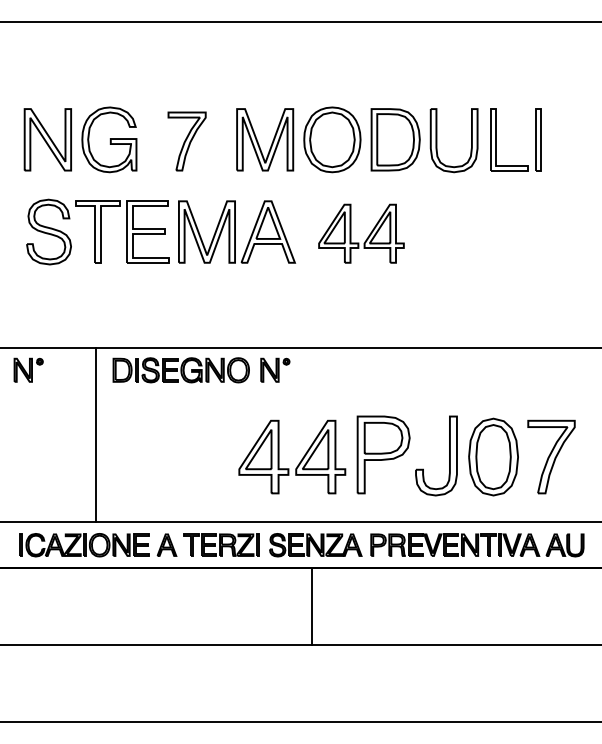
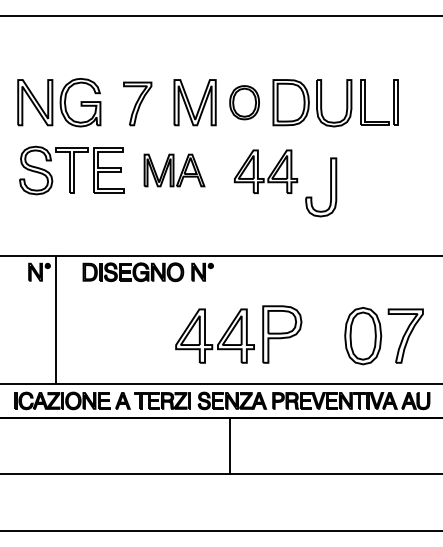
part: (332, 139) -> (244, 102), size x0.7
part: (237, 231) -> (174, 170), size x0.7
part: (28, 369) -> (39, 271), moved
line: (95, 434) -> (56, 319), moved
part: (449, 455) -> (330, 187), moved

